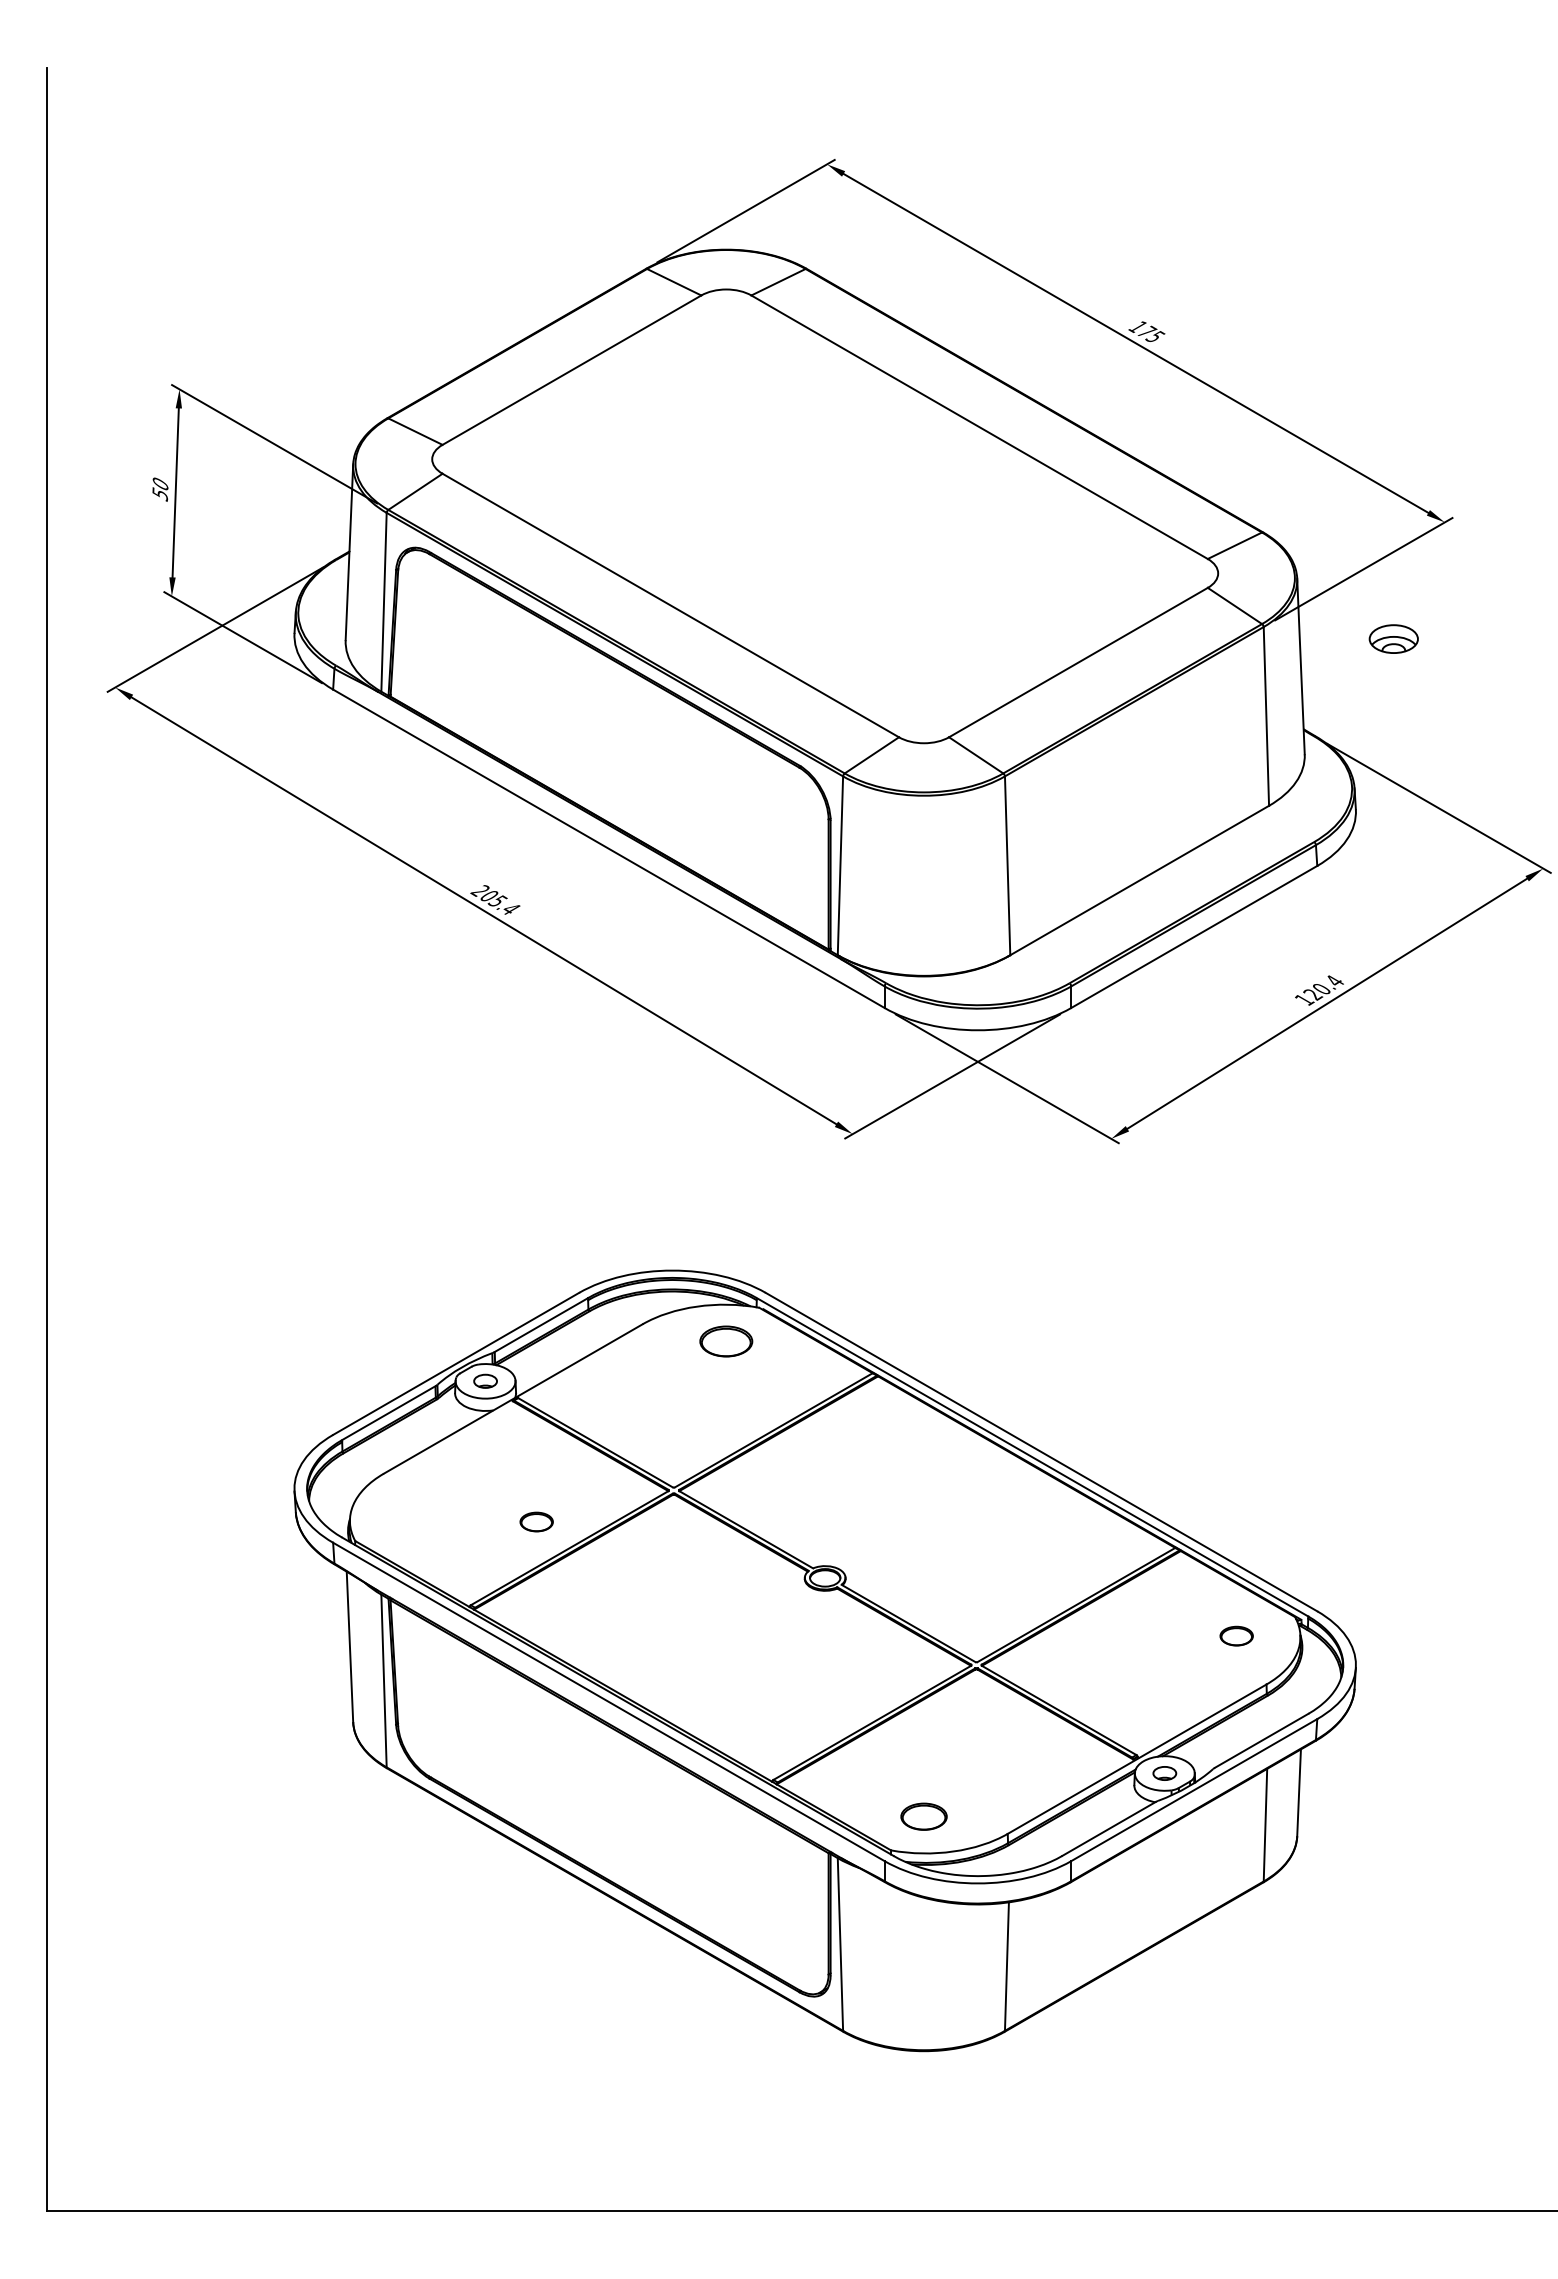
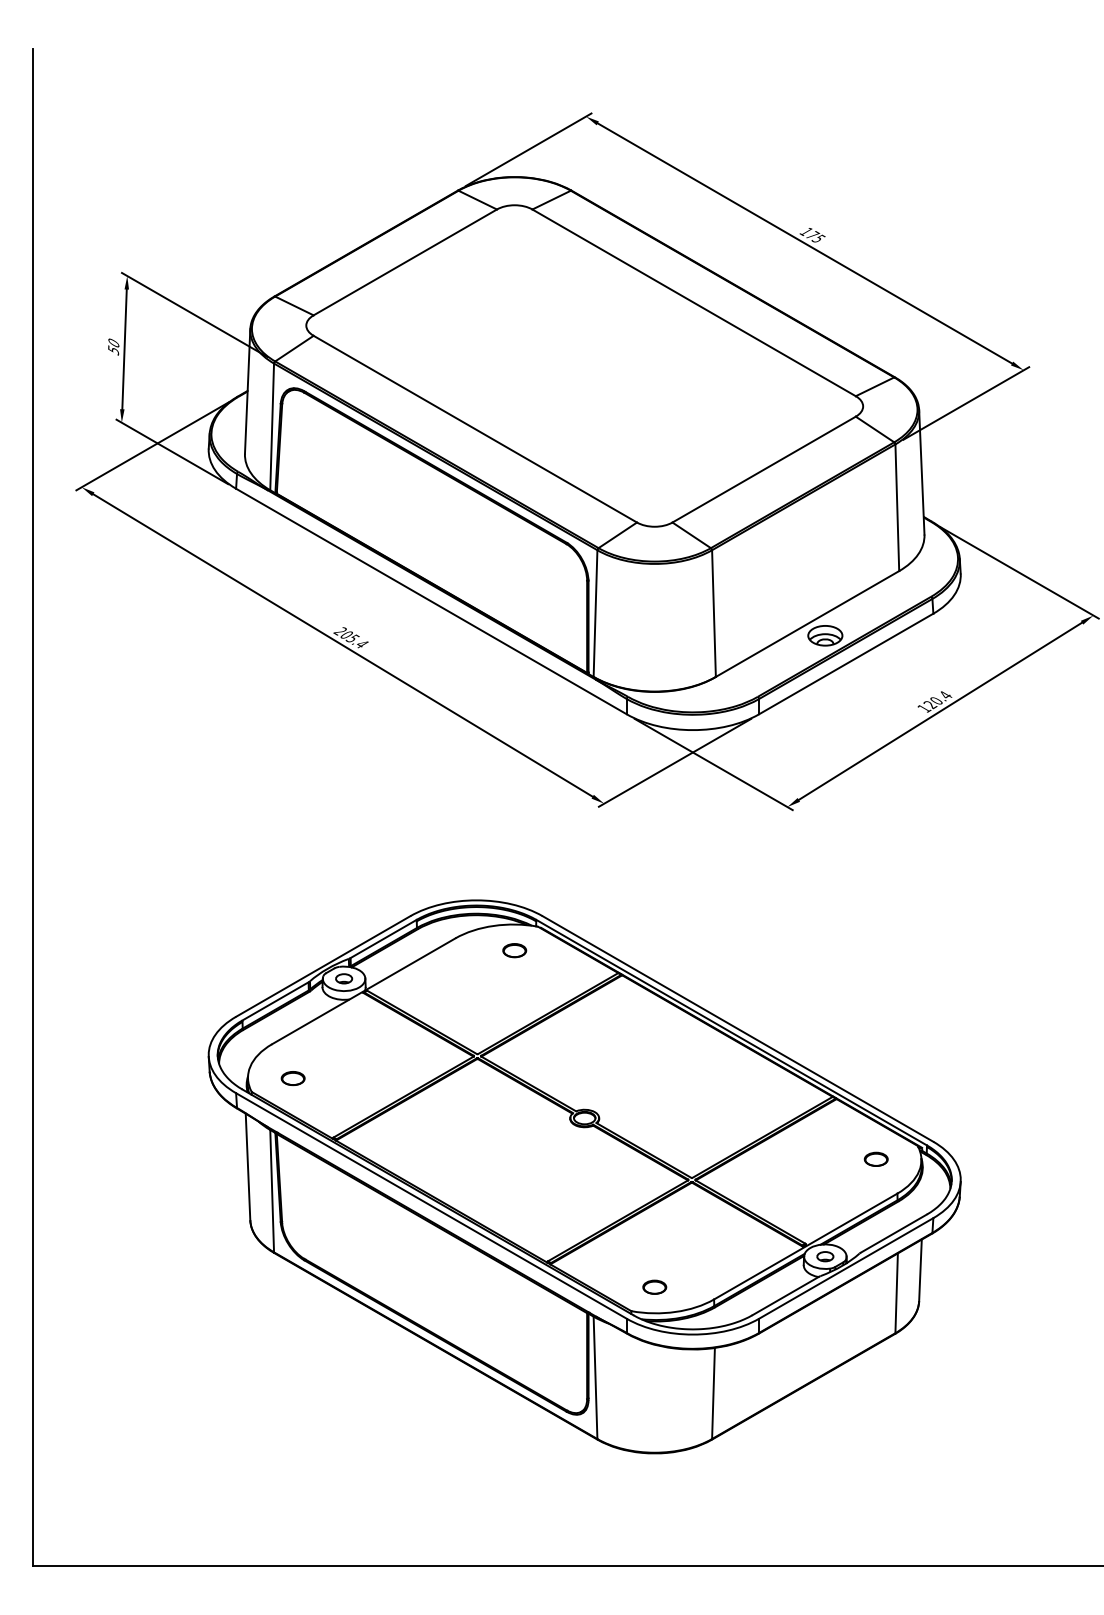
part: (1393, 638) -> (825, 635), moved
part: (726, 1341) -> (514, 950), size x0.62
part: (536, 1521) -> (293, 1078), moved
part: (923, 1816) -> (654, 1287), size x0.71

